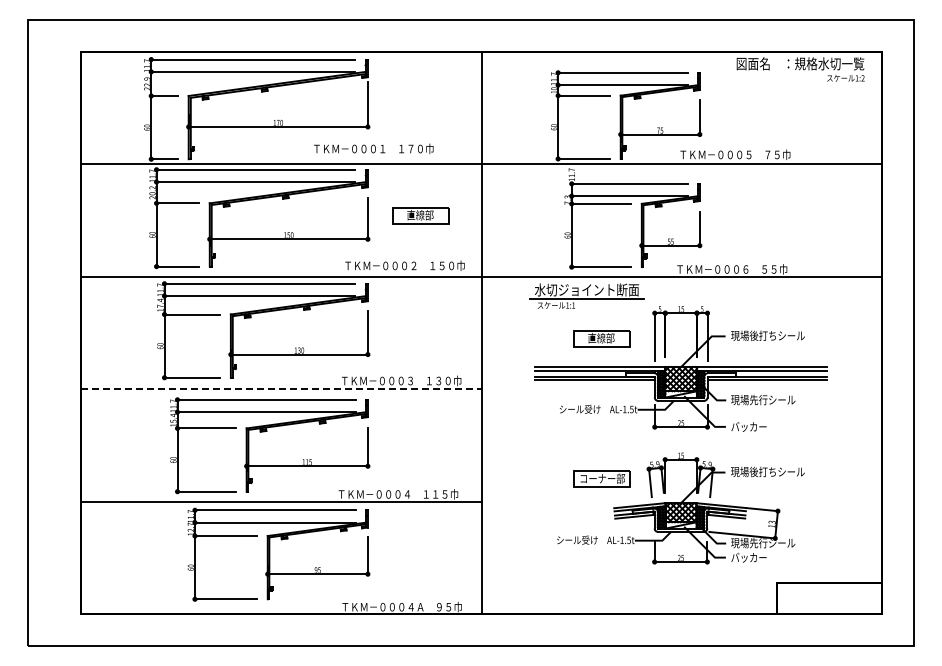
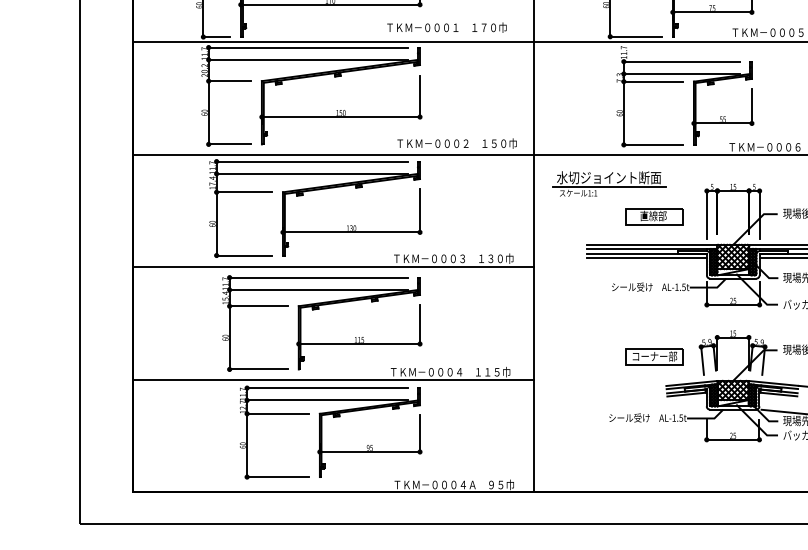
text: (373, 148) -> (446, 27), moved
part: (420, 215) -> (472, 93), removed
part: (586, 295) -> (608, 183), moved
line: (281, 389) -> (333, 267), dashed -> solid

